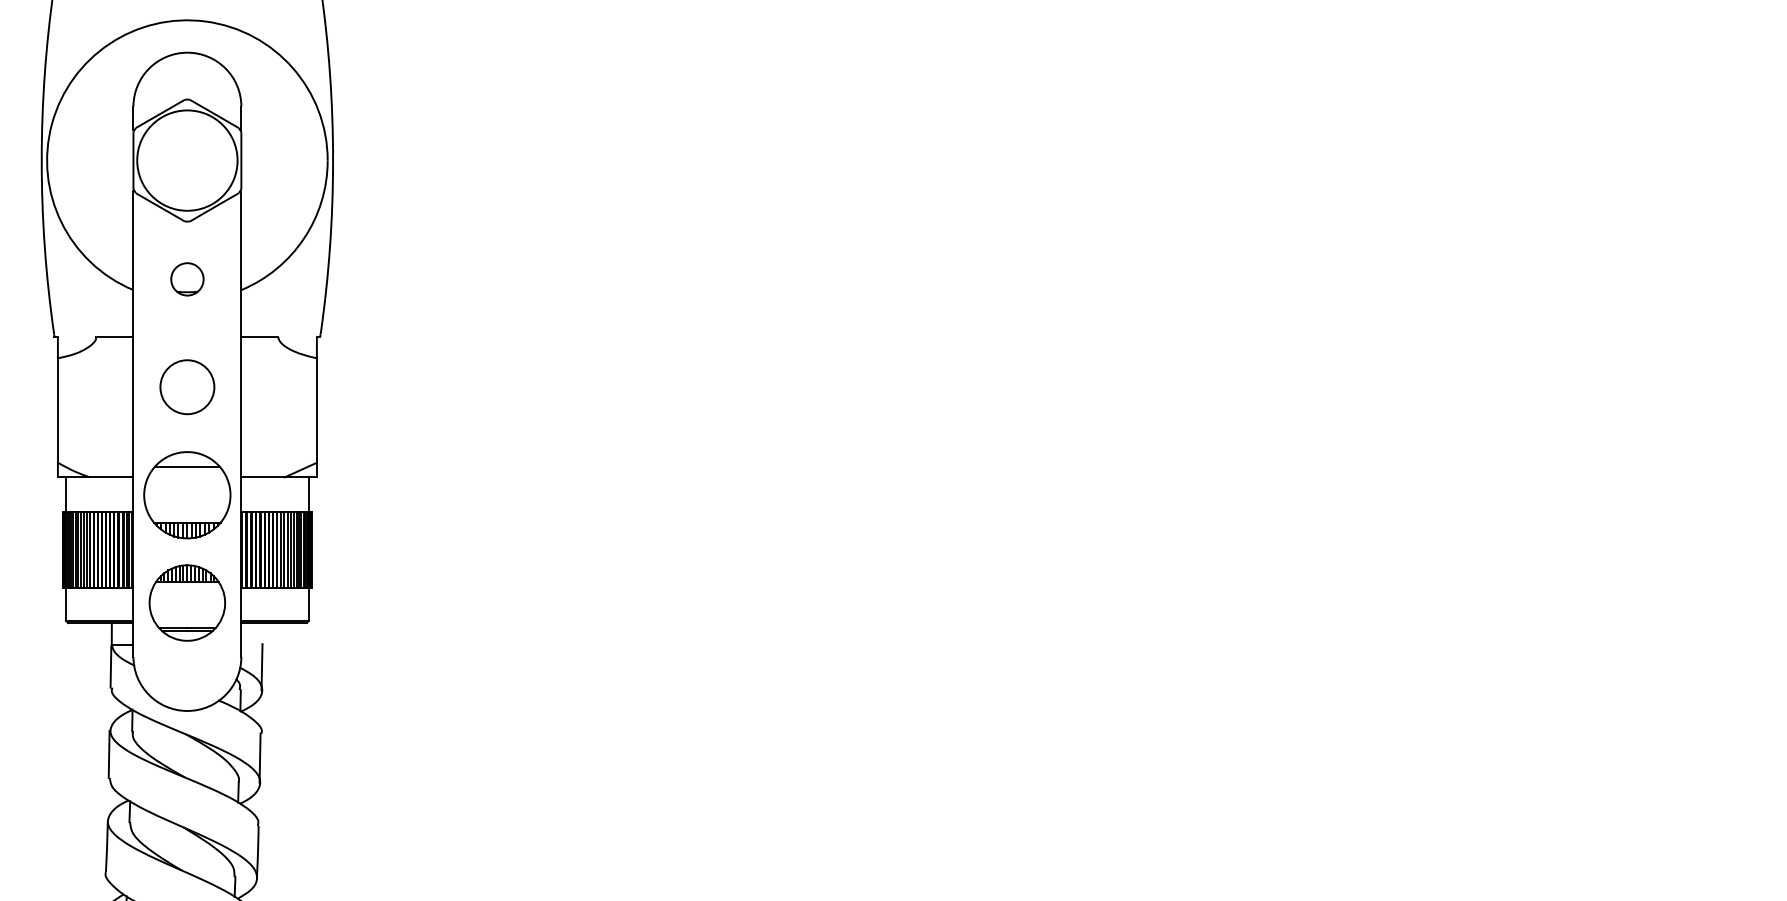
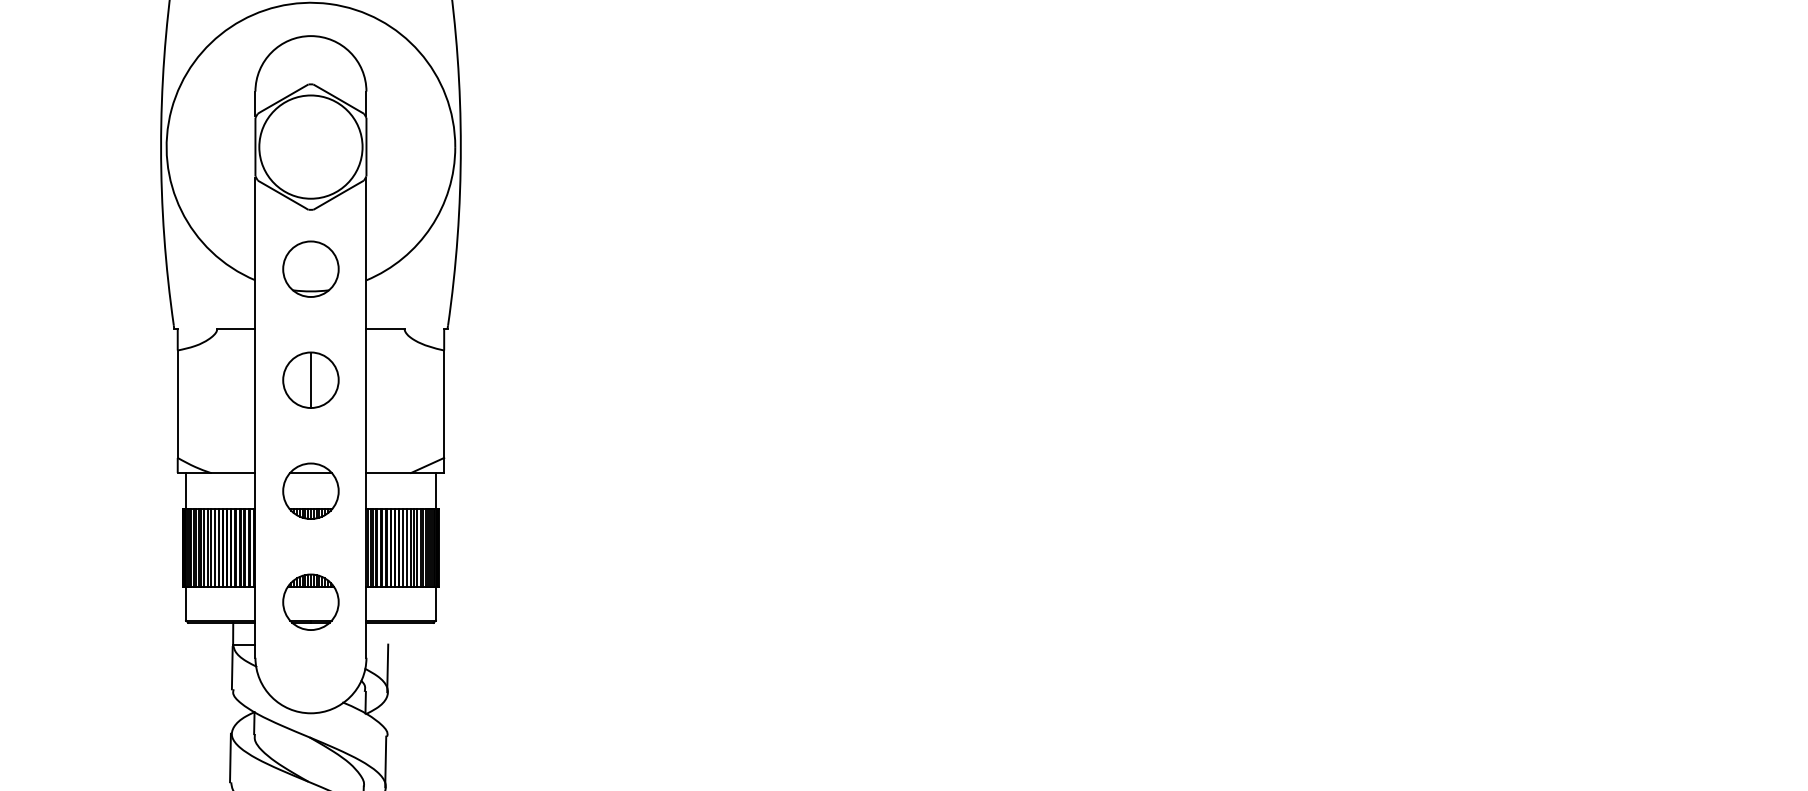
part: (187, 279) -> (311, 269), size x1.67
line: (187, 387) -> (311, 380), added
part: (187, 494) -> (311, 490), size x0.62
part: (187, 602) -> (311, 601), size x0.71

